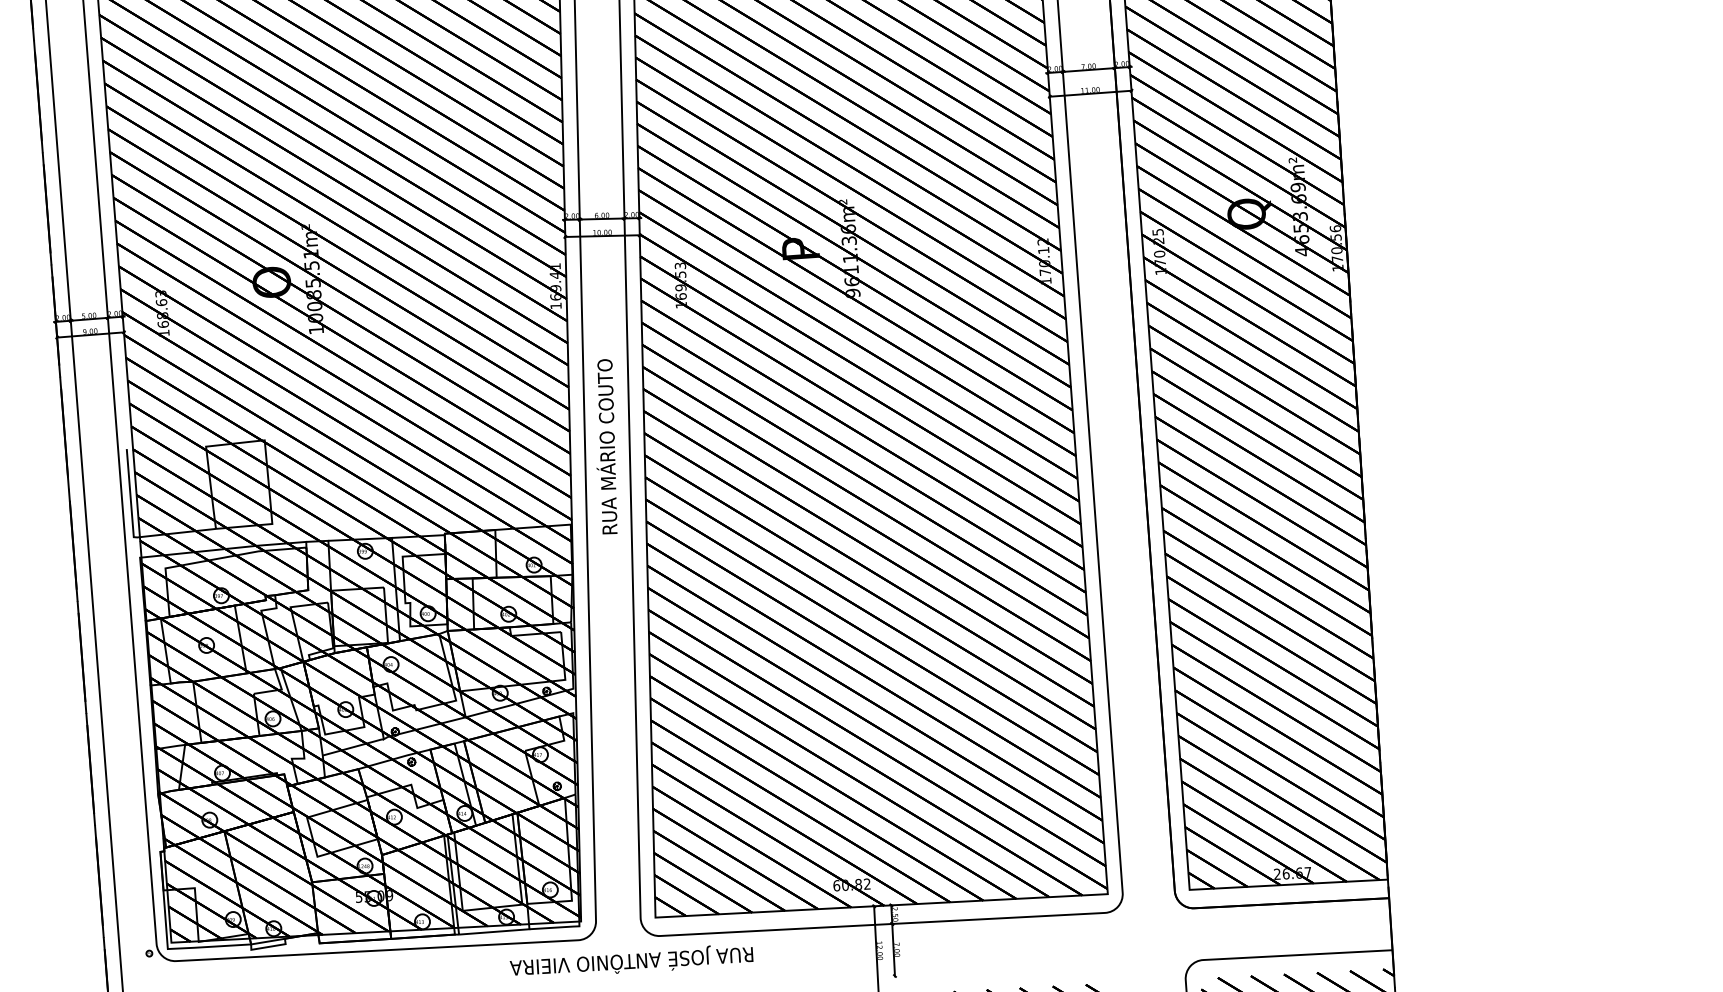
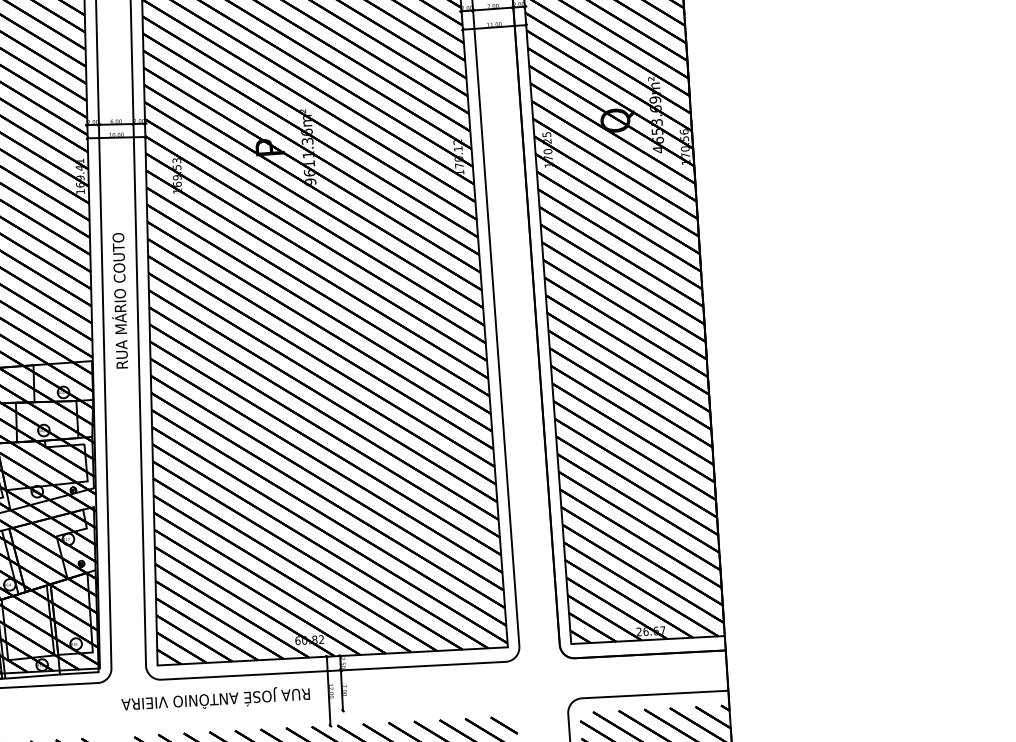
text: (631, 960) -> (215, 698), moved

